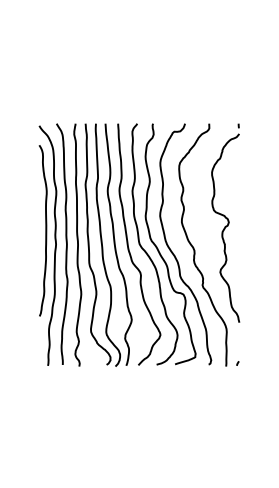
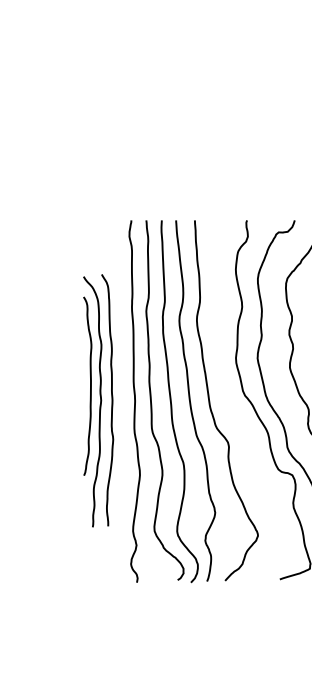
part: (53, 244) -> (98, 400), size x0.7
curve: (146, 251) -> (237, 411), removed

